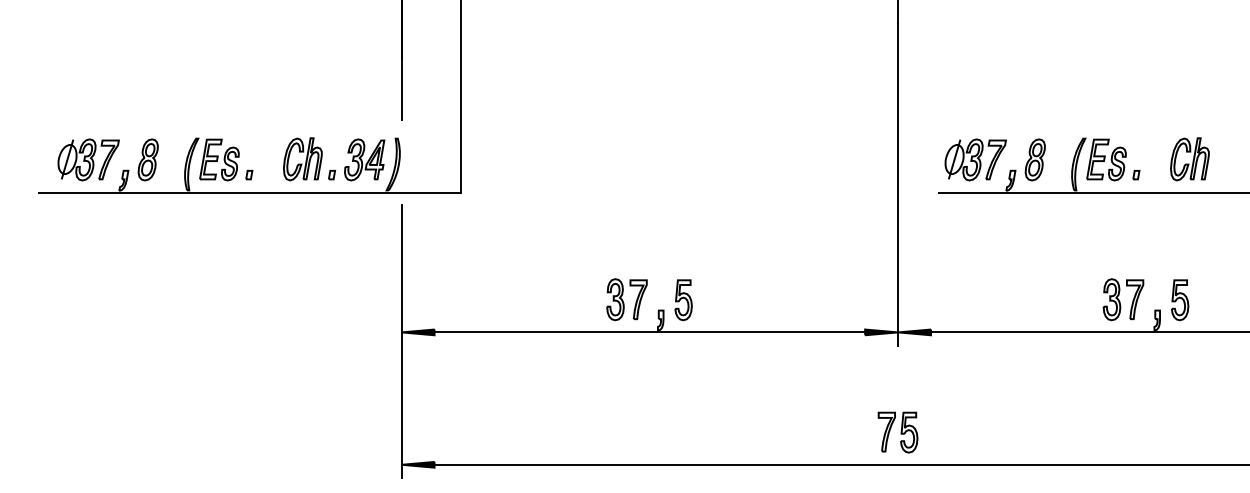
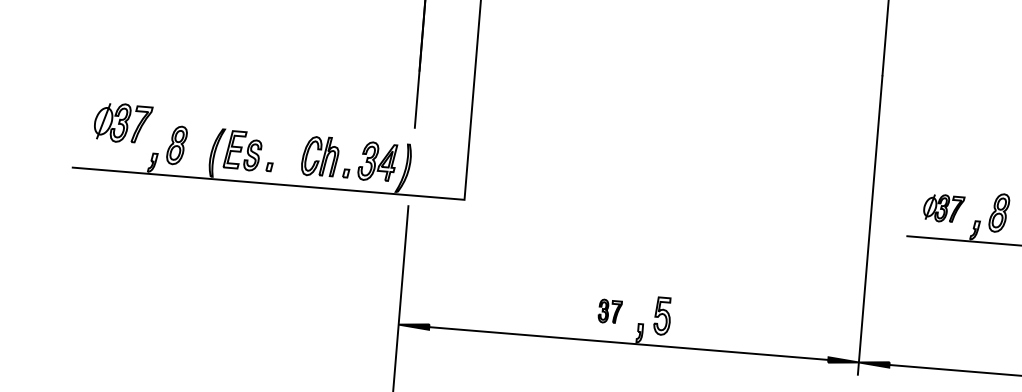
part: (88, 159) -> (123, 122), moved
part: (975, 159) -> (943, 208), size x0.7
part: (626, 299) -> (609, 311), size x0.6

